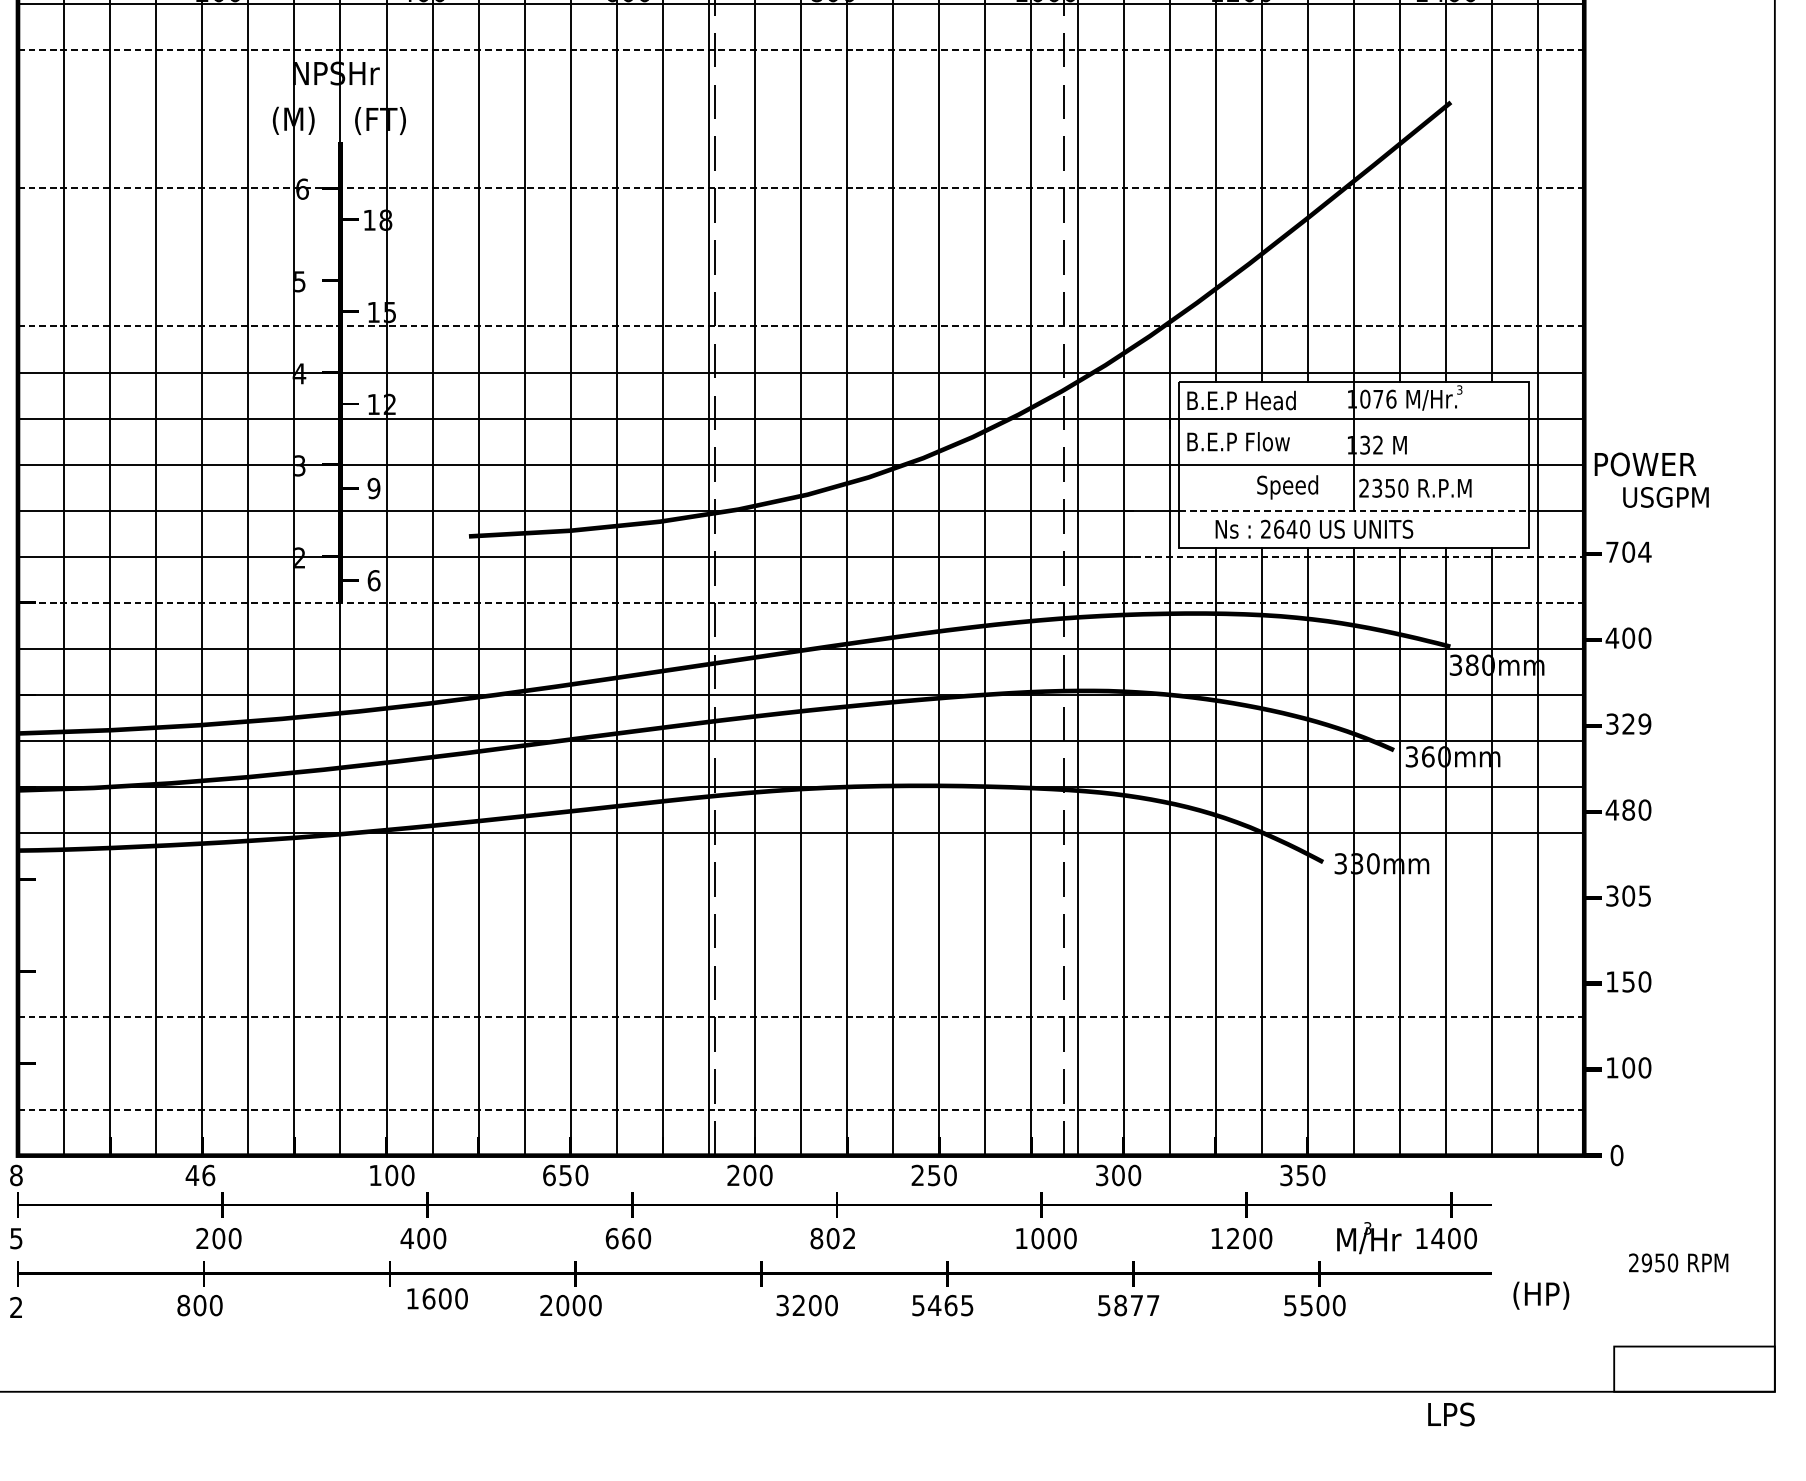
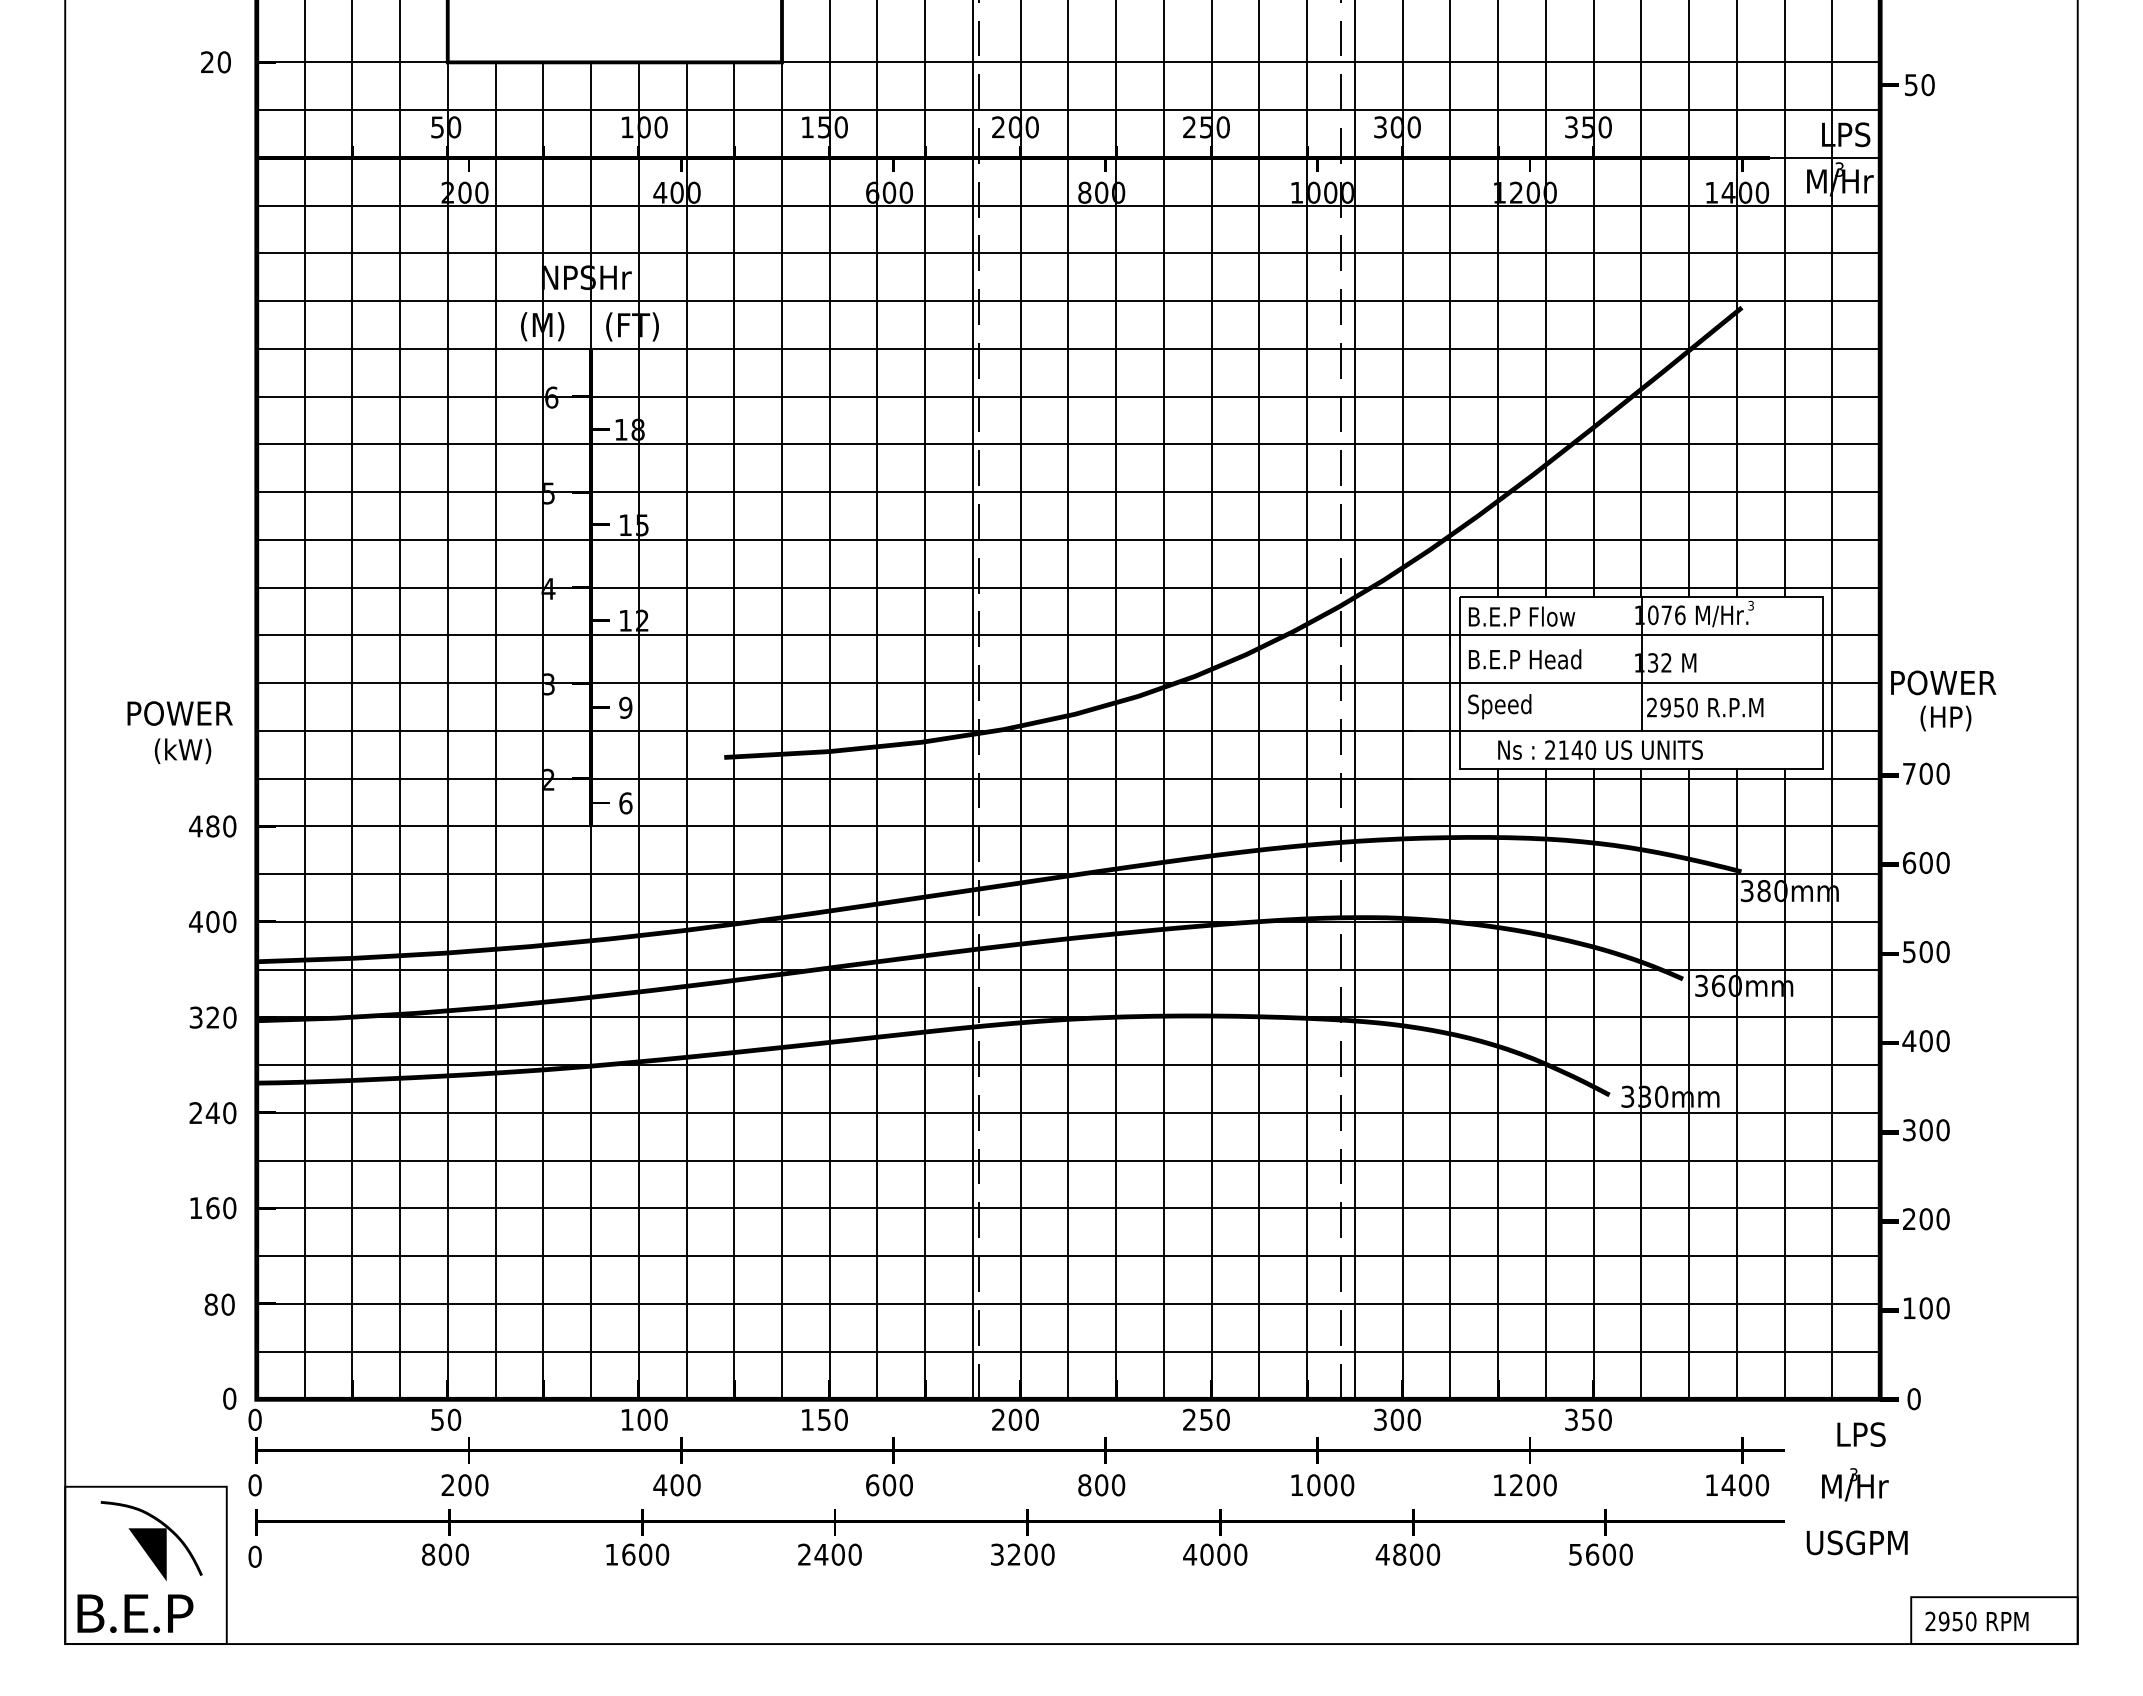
line: (801, 50) -> (1068, 253), dashed -> solid
line: (801, 96) -> (1068, 301), added
line: (801, 141) -> (1068, 348), added
line: (801, 188) -> (1068, 396), dashed -> solid
line: (801, 234) -> (1068, 444), added
line: (801, 280) -> (1068, 492), added
line: (801, 326) -> (1068, 539), dashed -> solid
text: (1271, 400) -> (1556, 616), B.E.P Head -> B.E.P Flow
text: (1271, 441) -> (1556, 659), B.E.P Flow -> B.E.P Head
text: (1287, 487) -> (1499, 706), moved
text: (1377, 488) -> (1665, 707), 2350 -> 2950
text: (1665, 498) -> (1964, 718), USGPM -> (HP)
line: (1354, 510) -> (1642, 730), dashed -> solid
text: (1278, 528) -> (1563, 749), 2640 -> 2140
text: (1645, 551) -> (1943, 773), 704 -> 700
line: (1353, 556) -> (1641, 778), dashed -> solid
line: (801, 603) -> (1068, 826), dashed -> solid
text: (1612, 637) -> (1909, 862), 400 -> 600
text: (1628, 724) -> (1926, 952), 329 -> 500
text: (1627, 809) -> (1925, 1040), 480 -> 400
line: (801, 878) -> (1068, 1112), added
text: (1644, 896) -> (1942, 1130), 305 -> 300
line: (801, 925) -> (1068, 1160), added
line: (801, 971) -> (1068, 1208), added
text: (1620, 982) -> (1917, 1219), 150 -> 200
line: (801, 1017) -> (1068, 1256), dashed -> solid
line: (801, 1063) -> (1068, 1303), added
line: (801, 1109) -> (1068, 1351), dashed -> solid
text: (15, 1175) -> (254, 1419), 8 -> 0
text: (200, 1175) -> (445, 1419), 46 -> 50
text: (549, 1175) -> (807, 1419), 650 -> 150
text: (1369, 1237) -> (1855, 1484), moved
text: (15, 1238) -> (254, 1485), 5 -> 0
text: (628, 1238) -> (889, 1485), 660 -> 600
text: (849, 1238) -> (1118, 1485), 802 -> 800
text: (1678, 1262) -> (1976, 1621), moved
text: (1561, 1295) -> (1856, 1544), (HP) -> USGPM
text: (437, 1298) -> (637, 1554), moved
text: (562, 1305) -> (821, 1554), 2000 -> 2400
text: (806, 1305) -> (1022, 1554), moved
text: (942, 1305) -> (1215, 1554), 5465 -> 4000
text: (1128, 1305) -> (1407, 1554), 5877 -> 4800
text: (1306, 1305) -> (1592, 1554), 5500 -> 5600
text: (15, 1307) -> (254, 1556), 2 -> 0
text: (1451, 1414) -> (1861, 1434), moved

